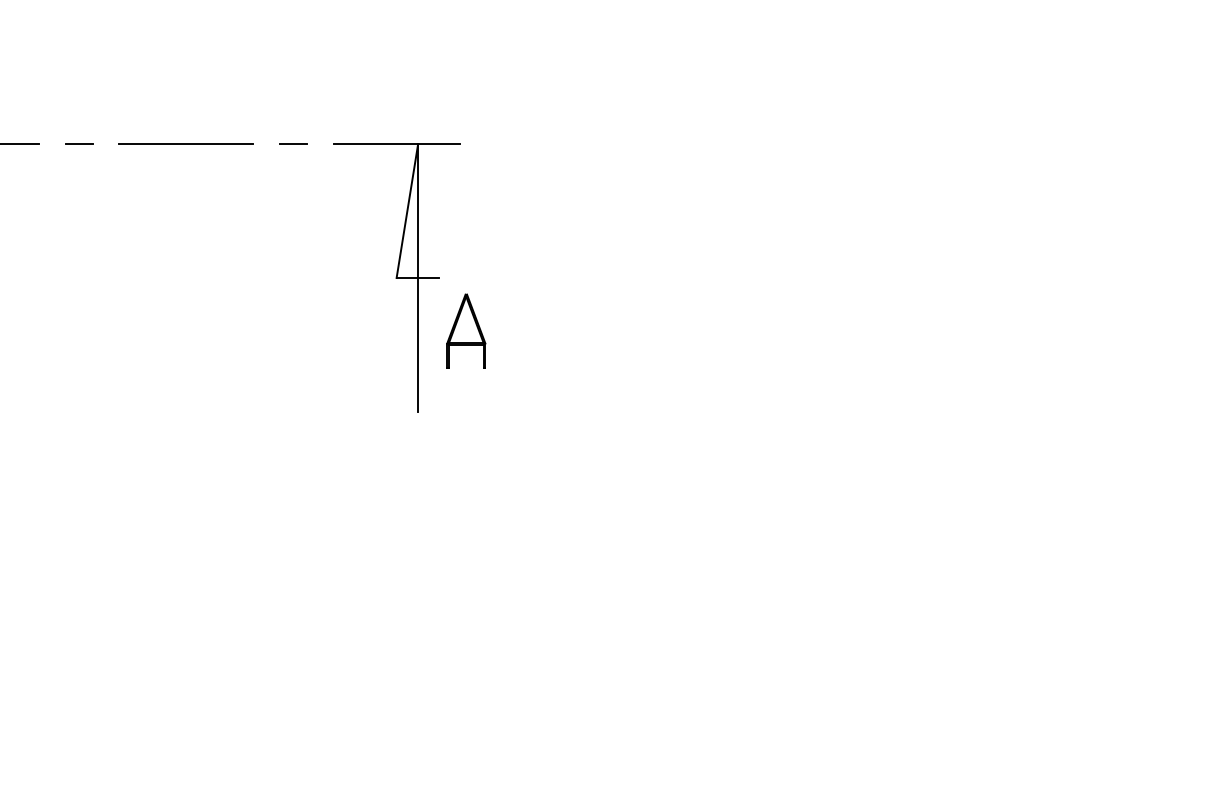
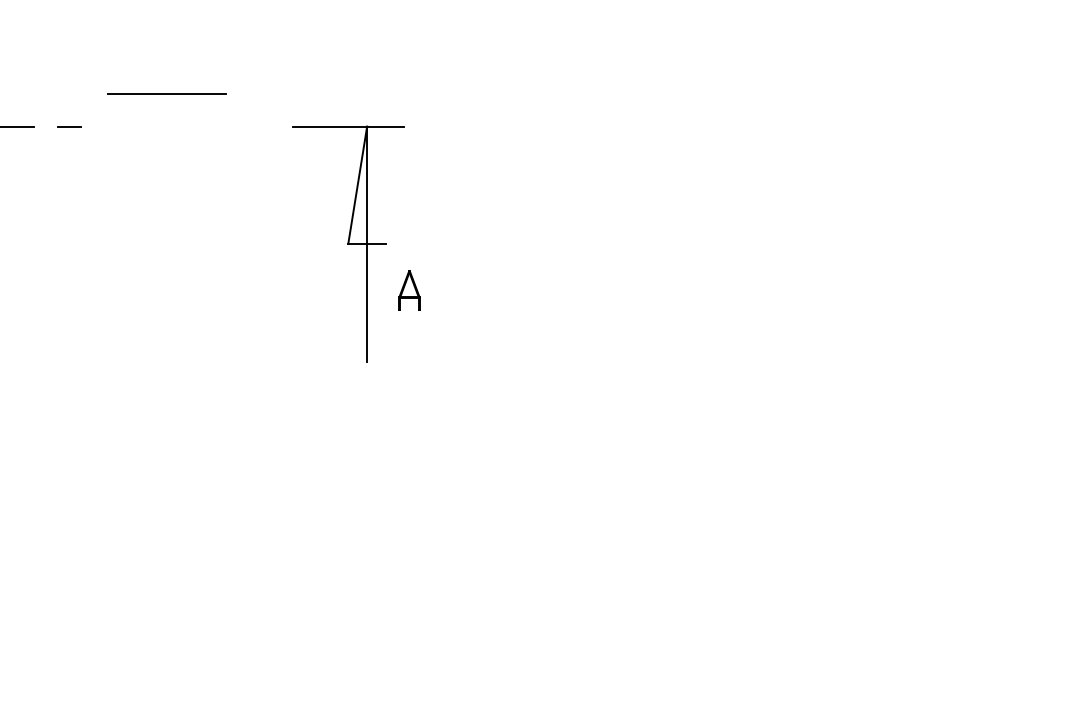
line: (185, 143) -> (166, 93), moved
line: (293, 144) -> (257, 126), removed
part: (466, 330) -> (409, 290), size x0.6

